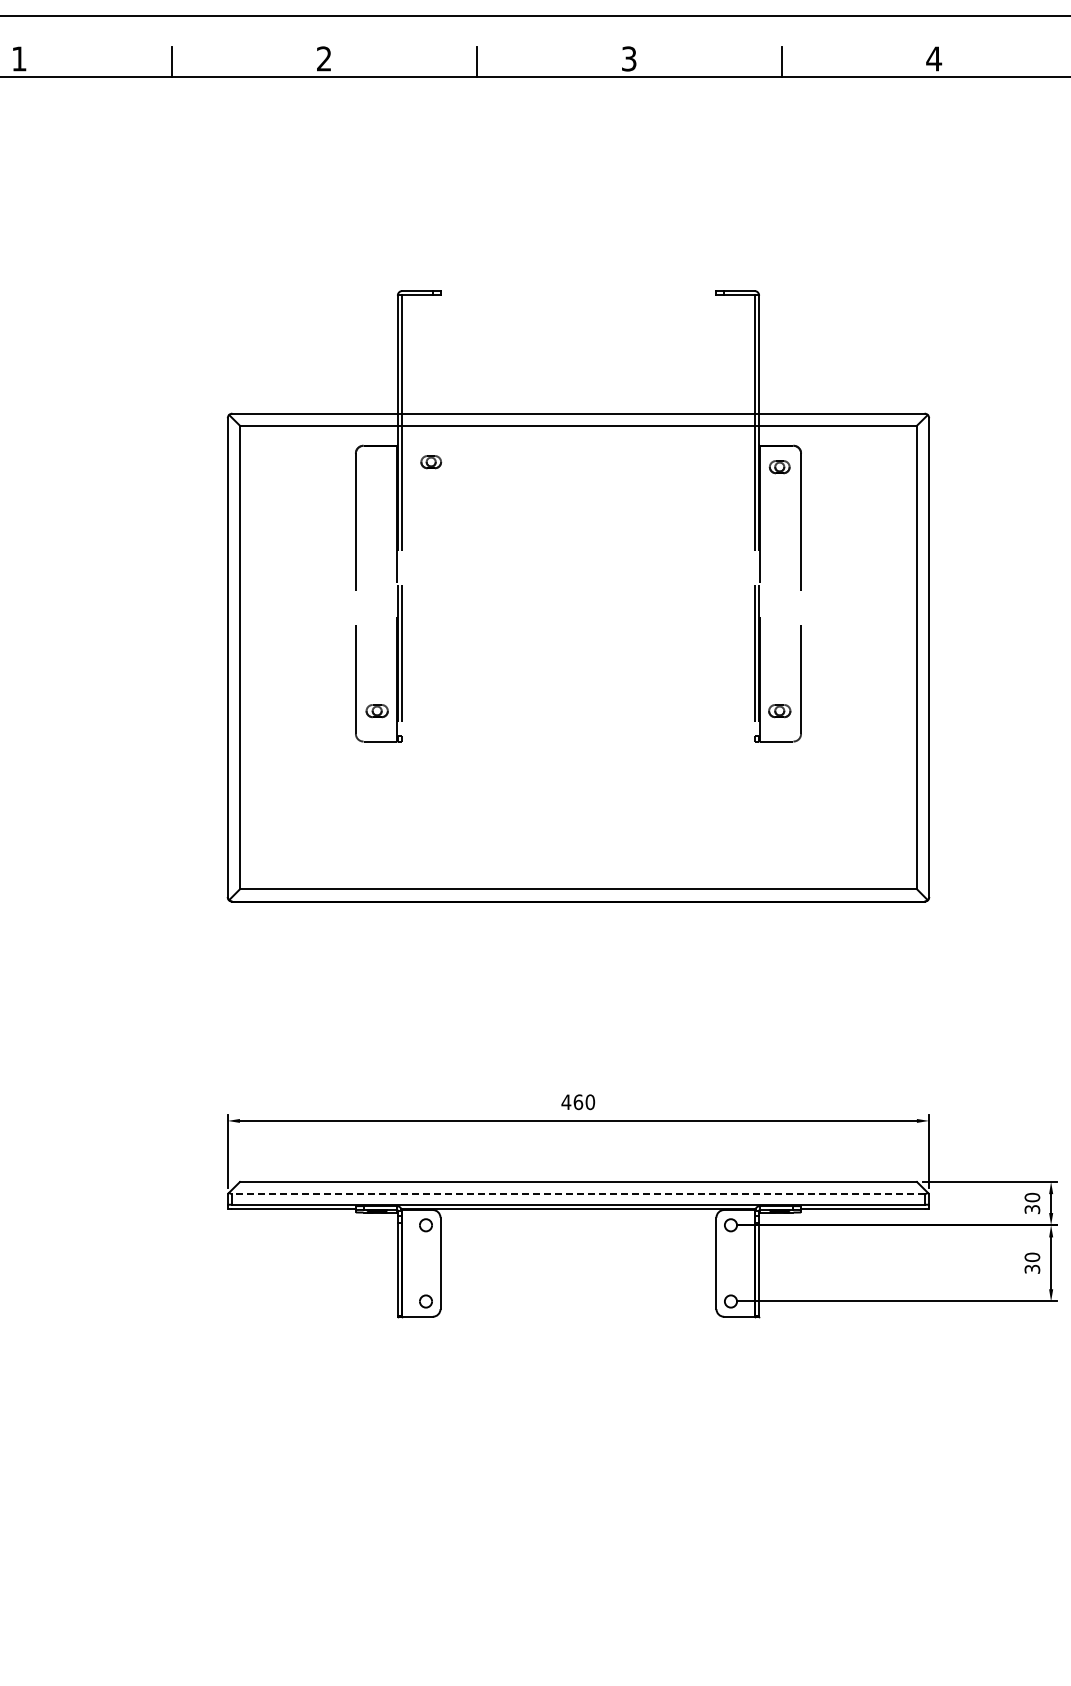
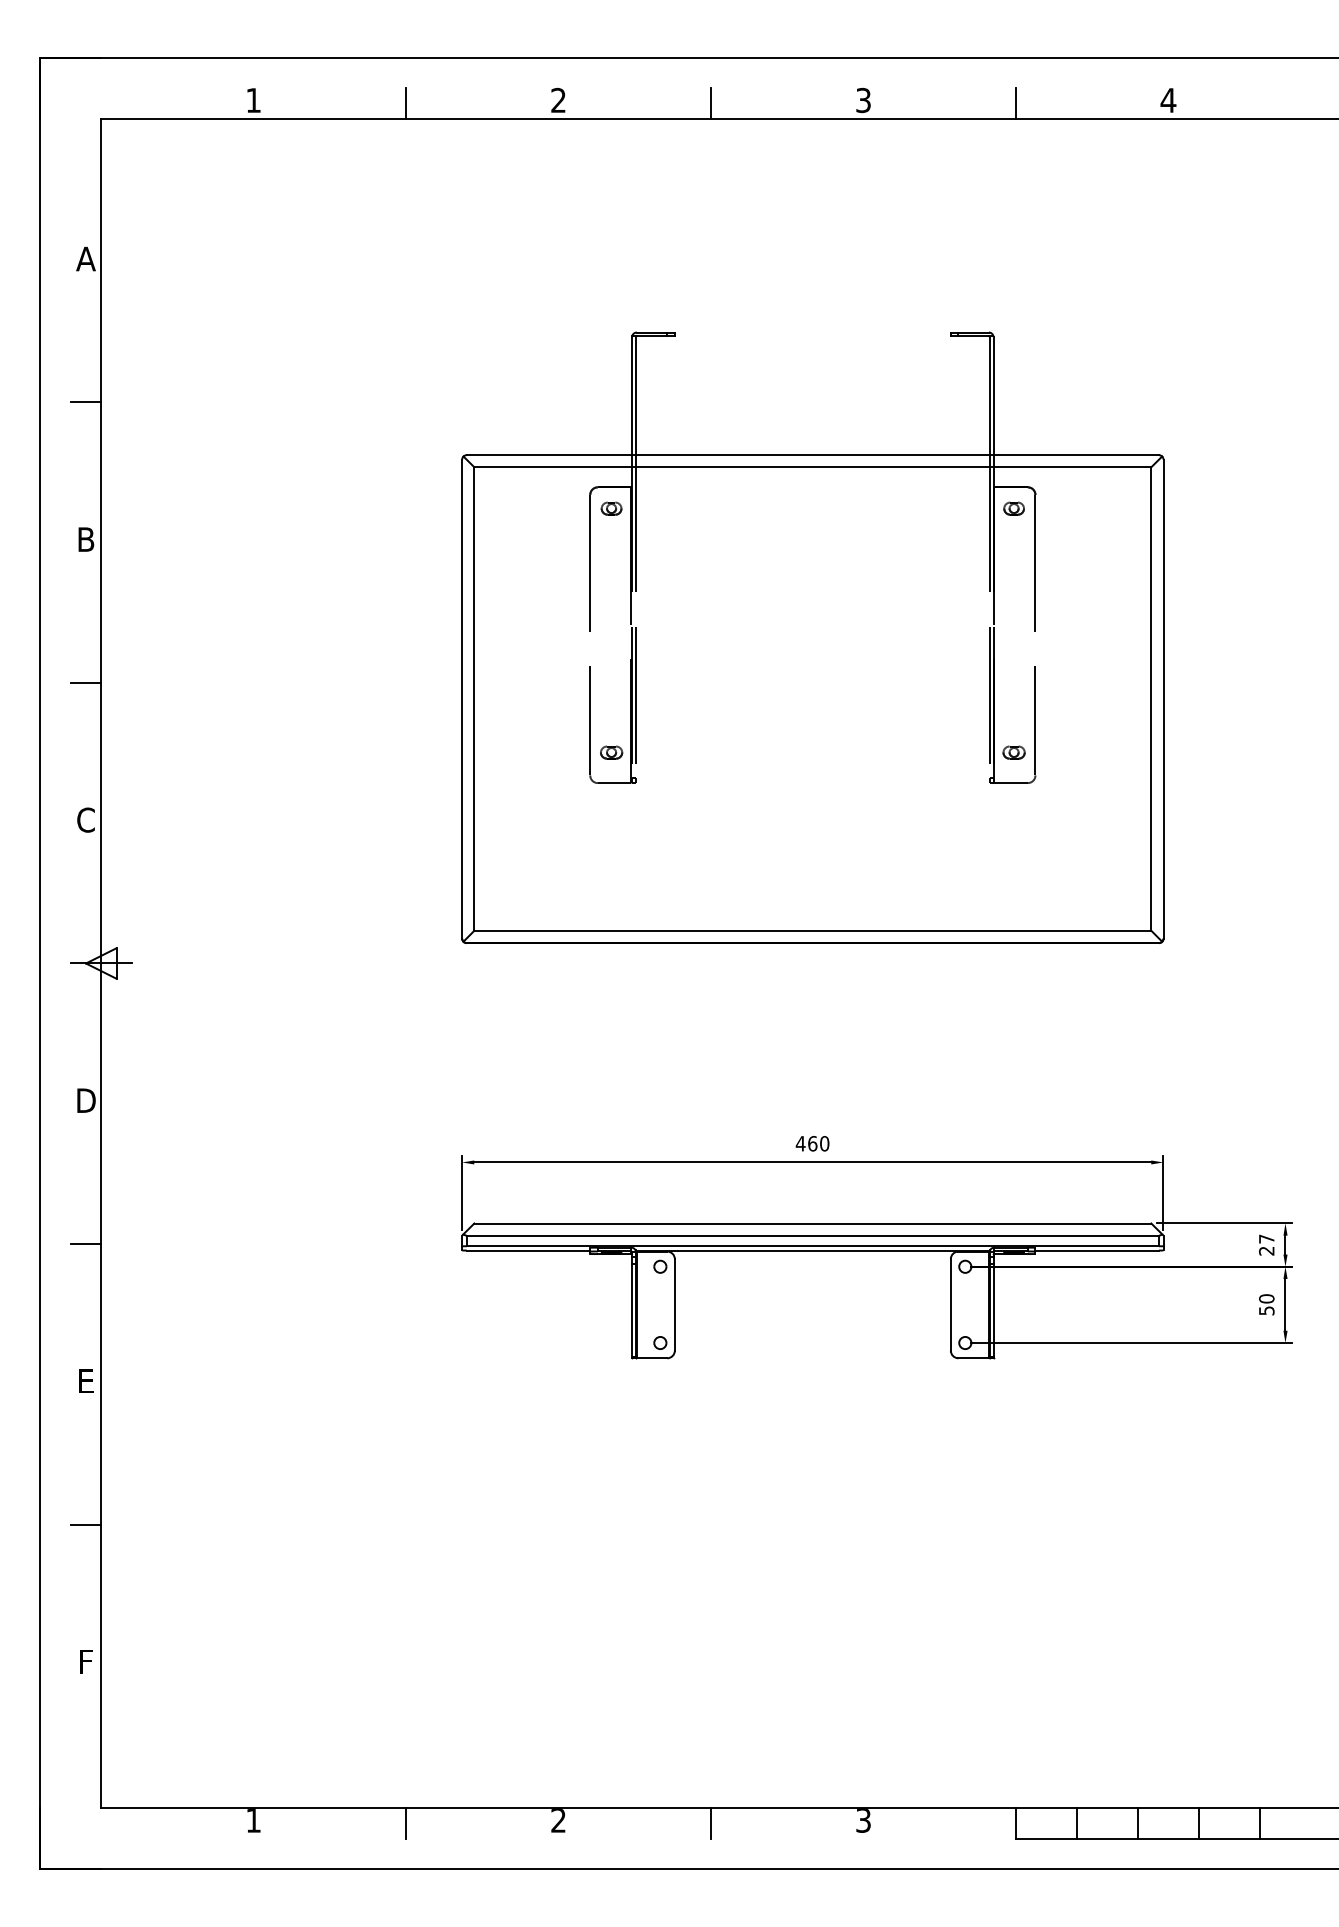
part: (431, 461) -> (611, 508), moved
line: (578, 1193) -> (812, 1235), dashed -> solid
text: (1032, 1202) -> (1266, 1244), 30 -> 27
text: (1031, 1268) -> (1265, 1310), 30 -> 50

